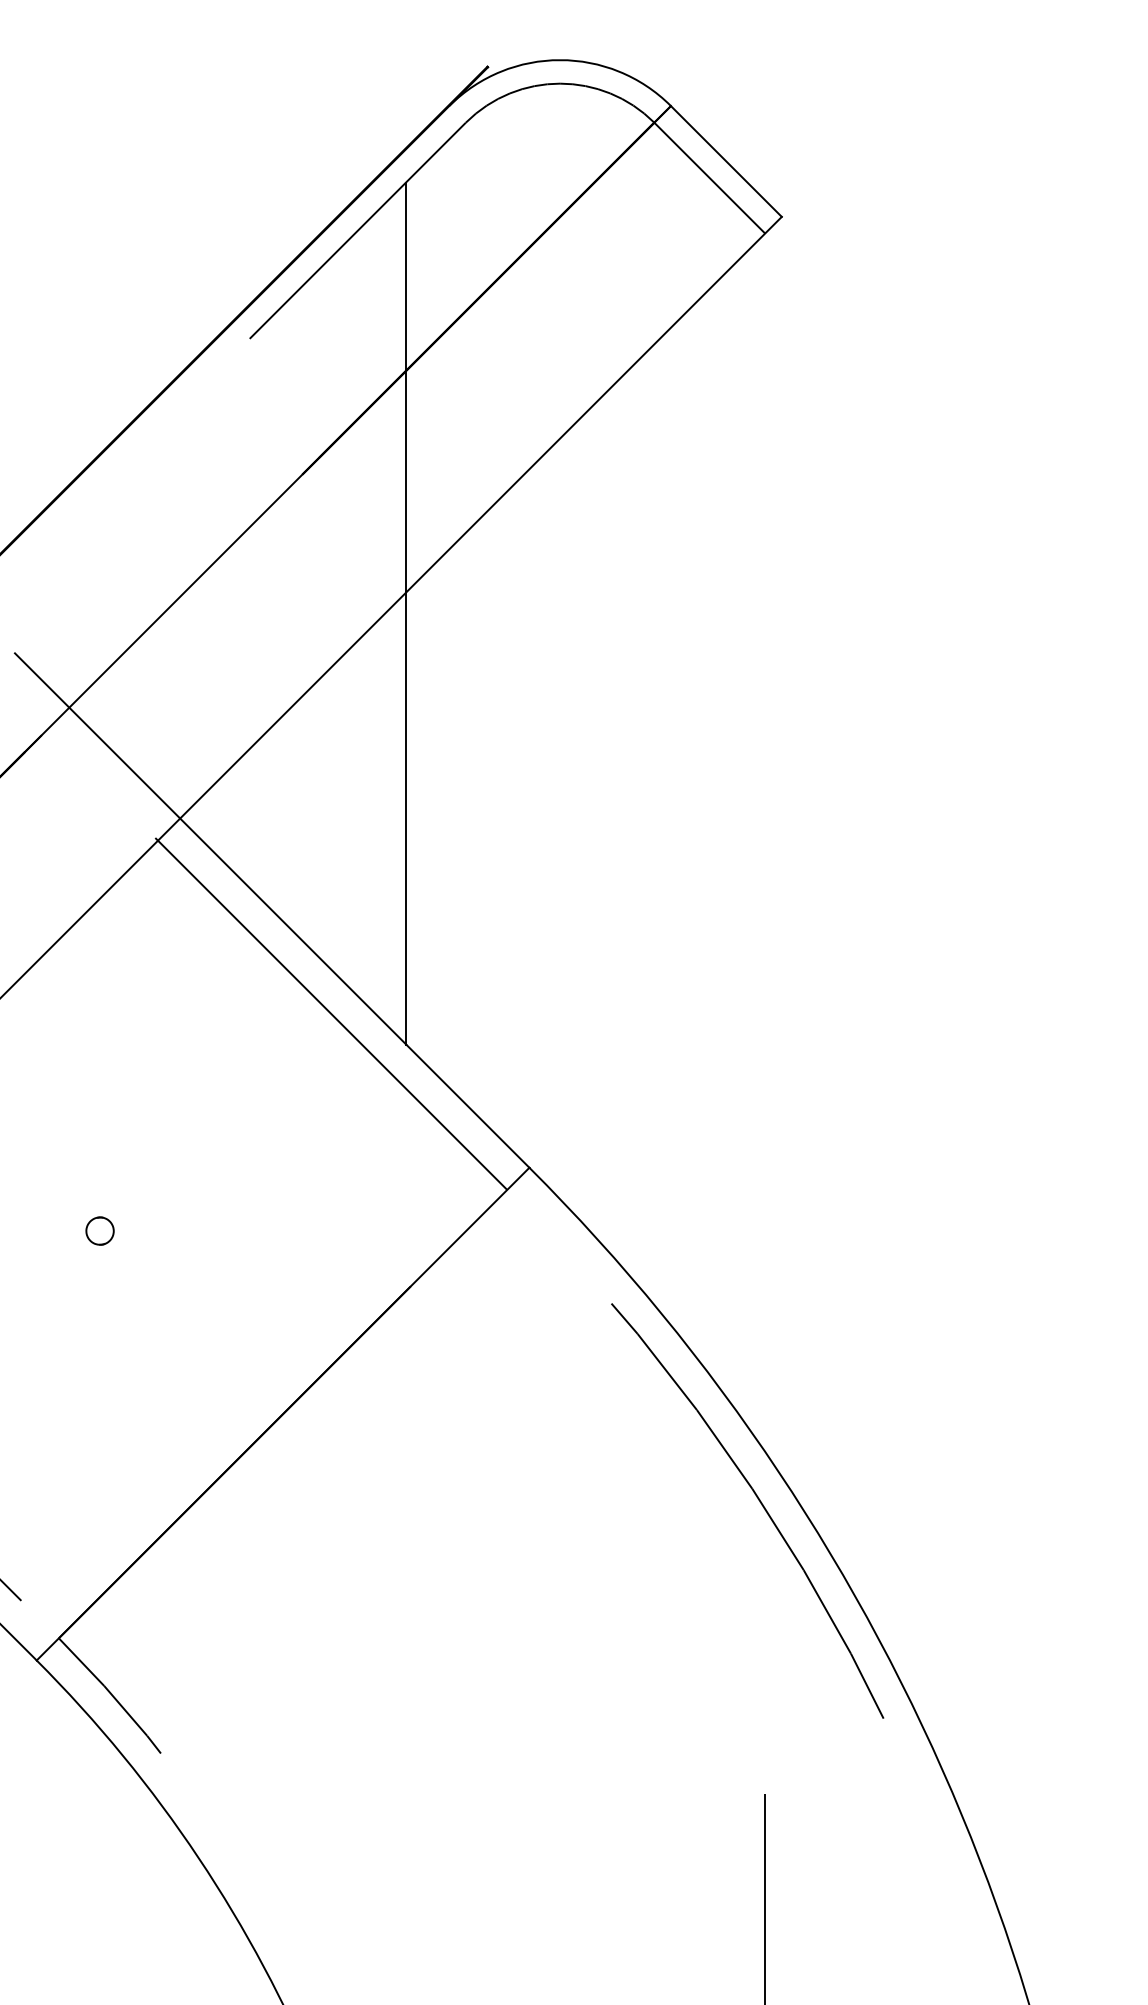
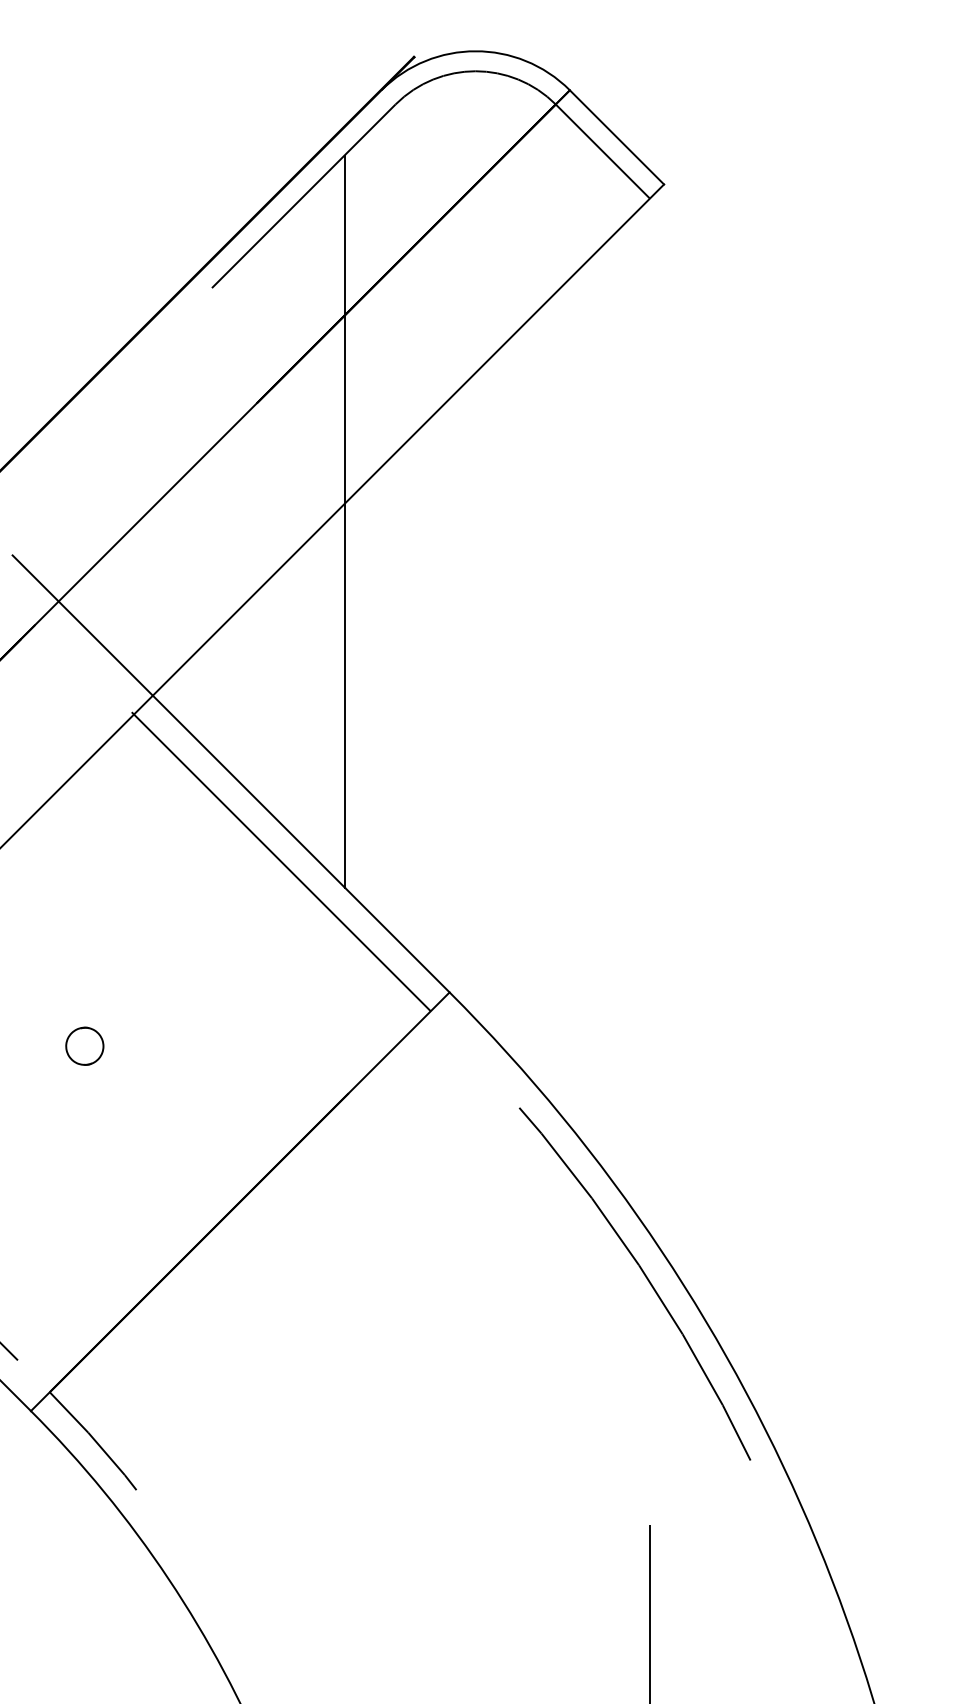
part: (99, 1230) -> (84, 1045), size x1.6

